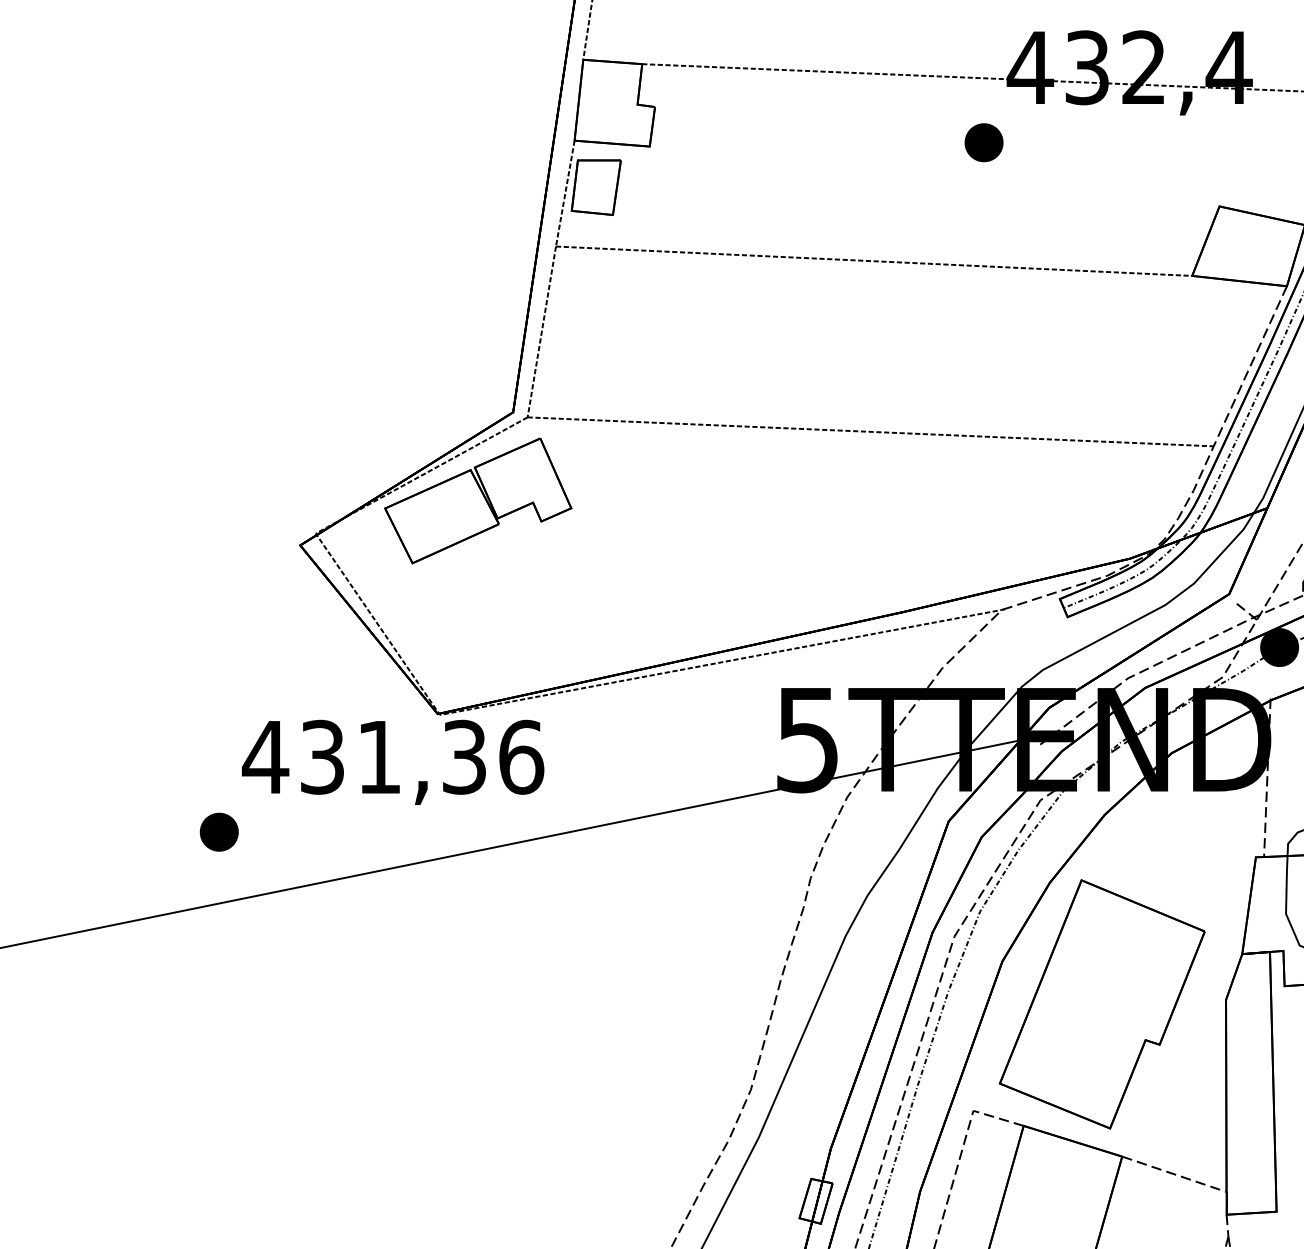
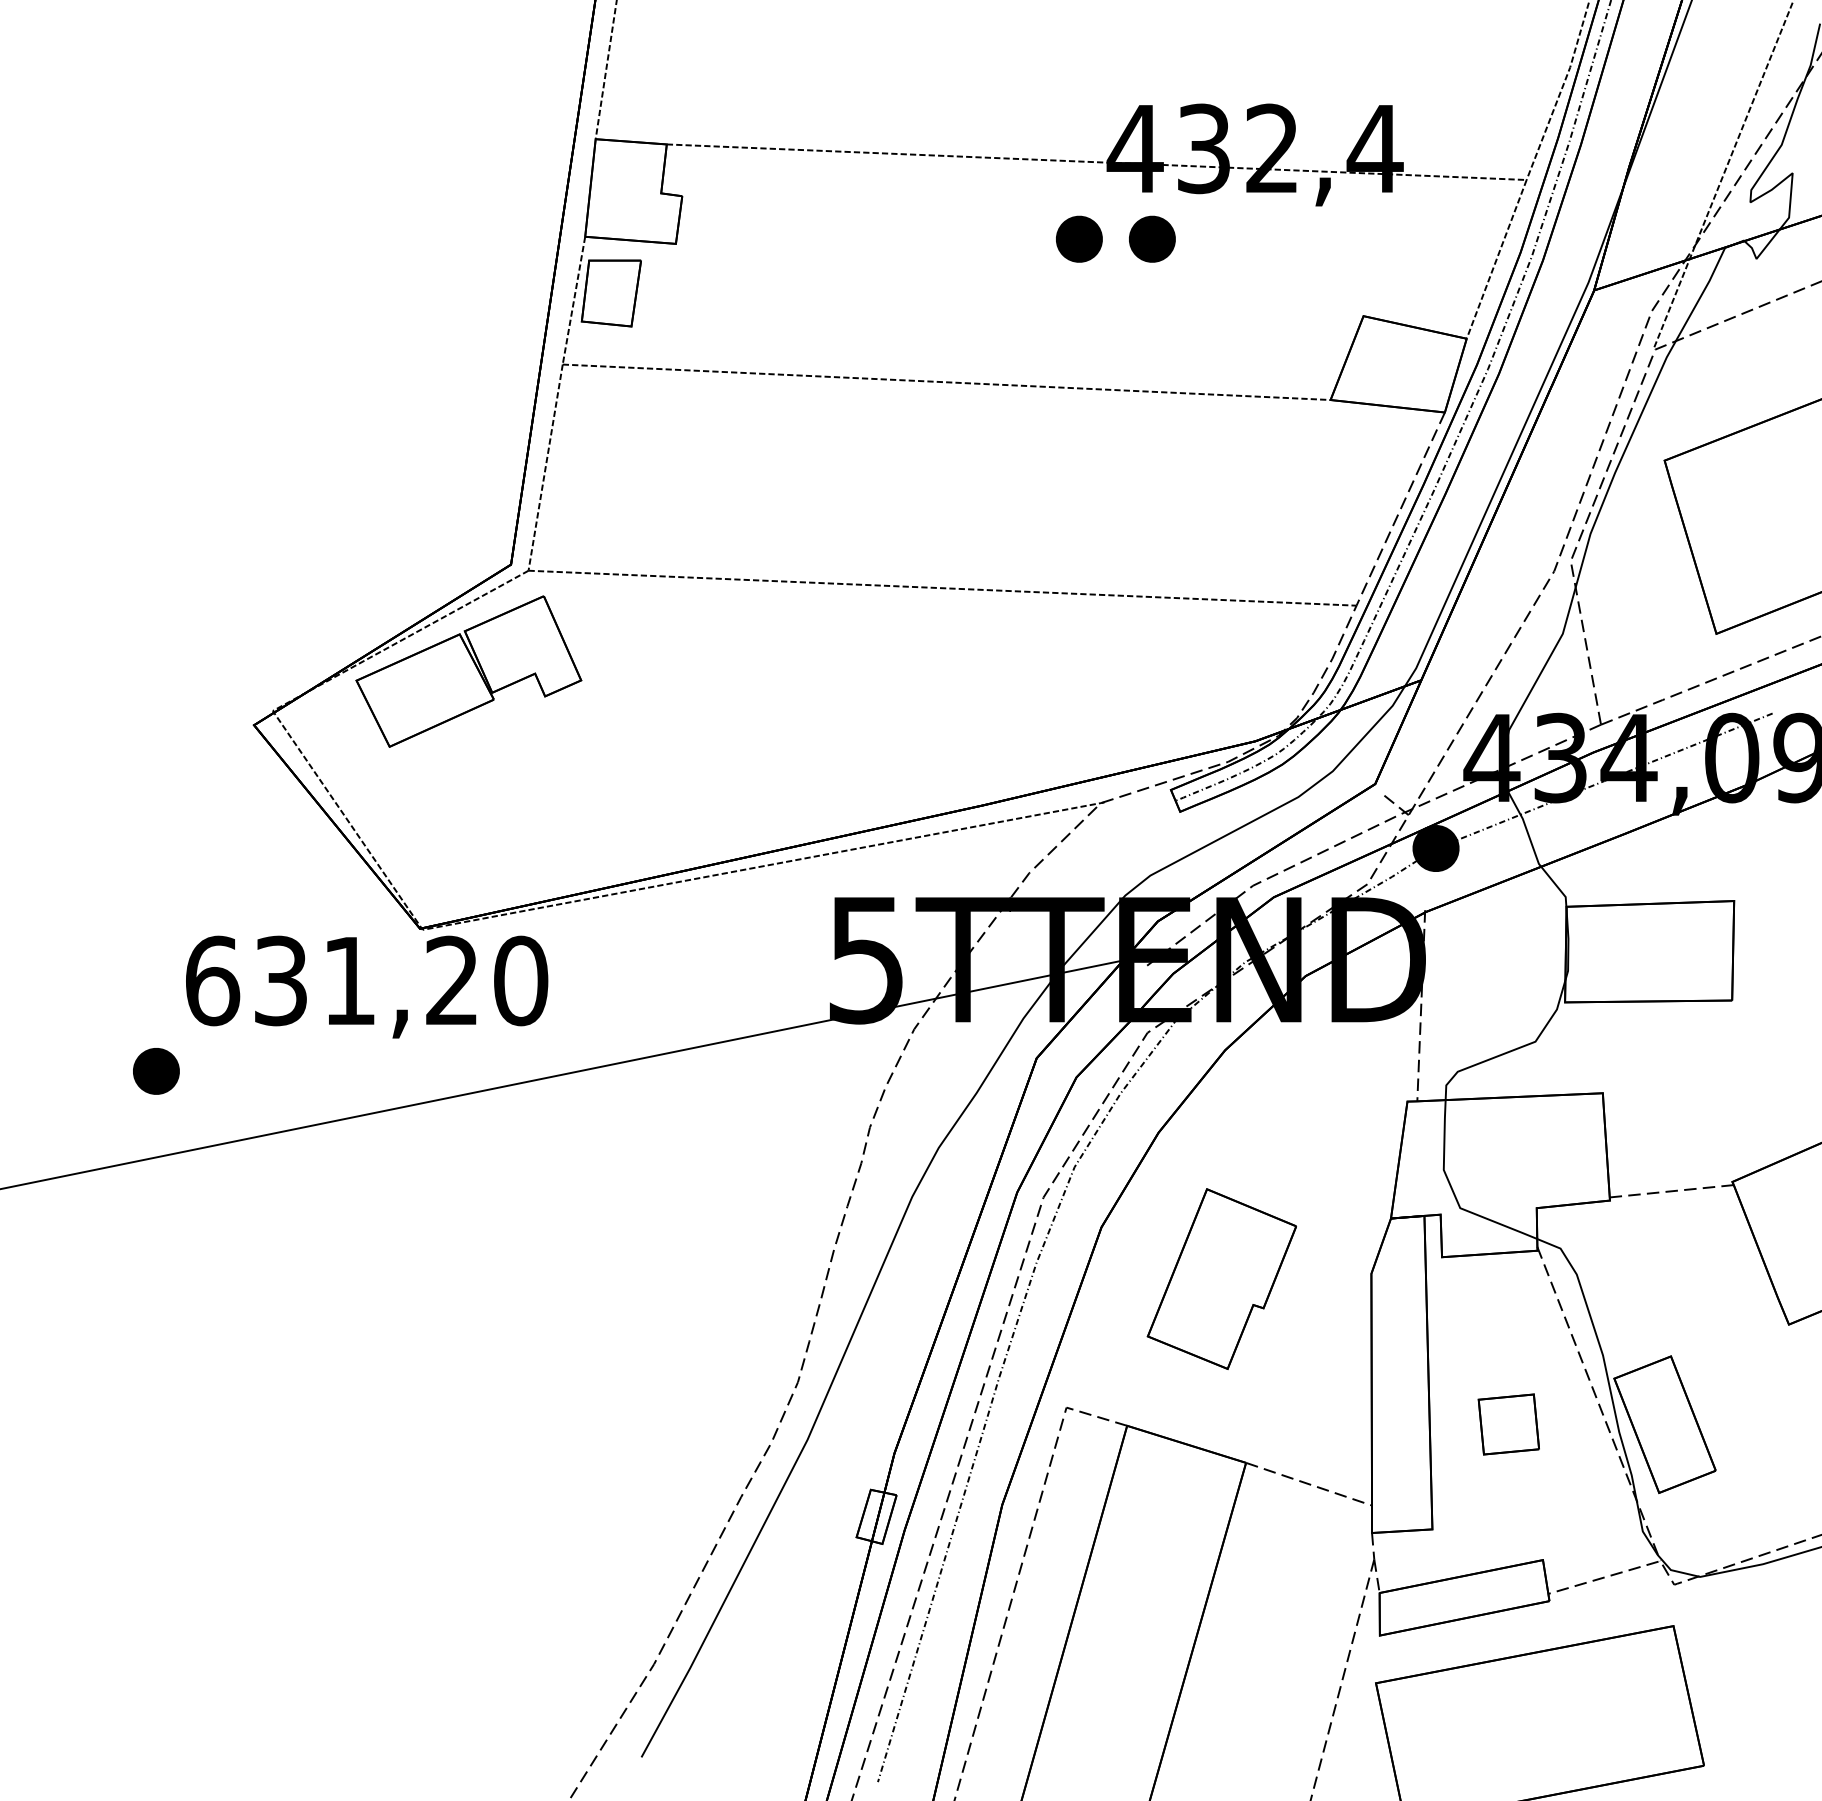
part: (1044, 142) -> (1152, 238), added
text: (392, 756) -> (365, 980), 431,36 -> 631,20
part: (1101, 1003) -> (1221, 1278), size x0.6

